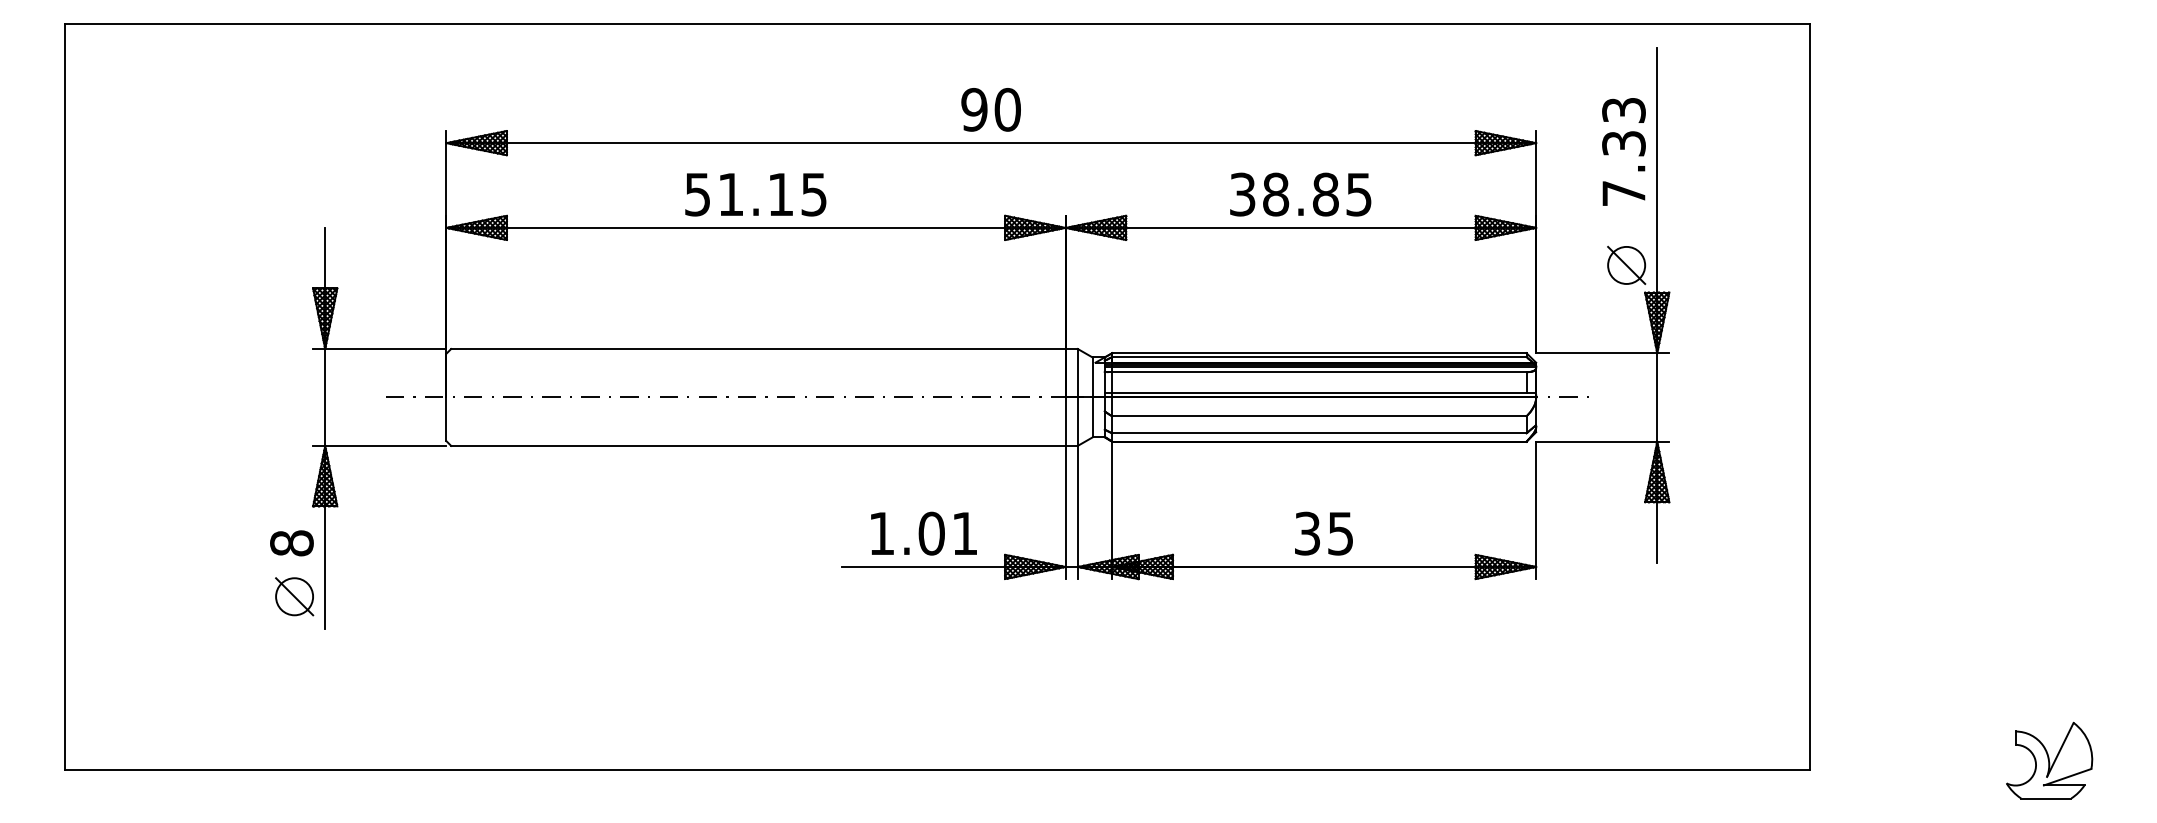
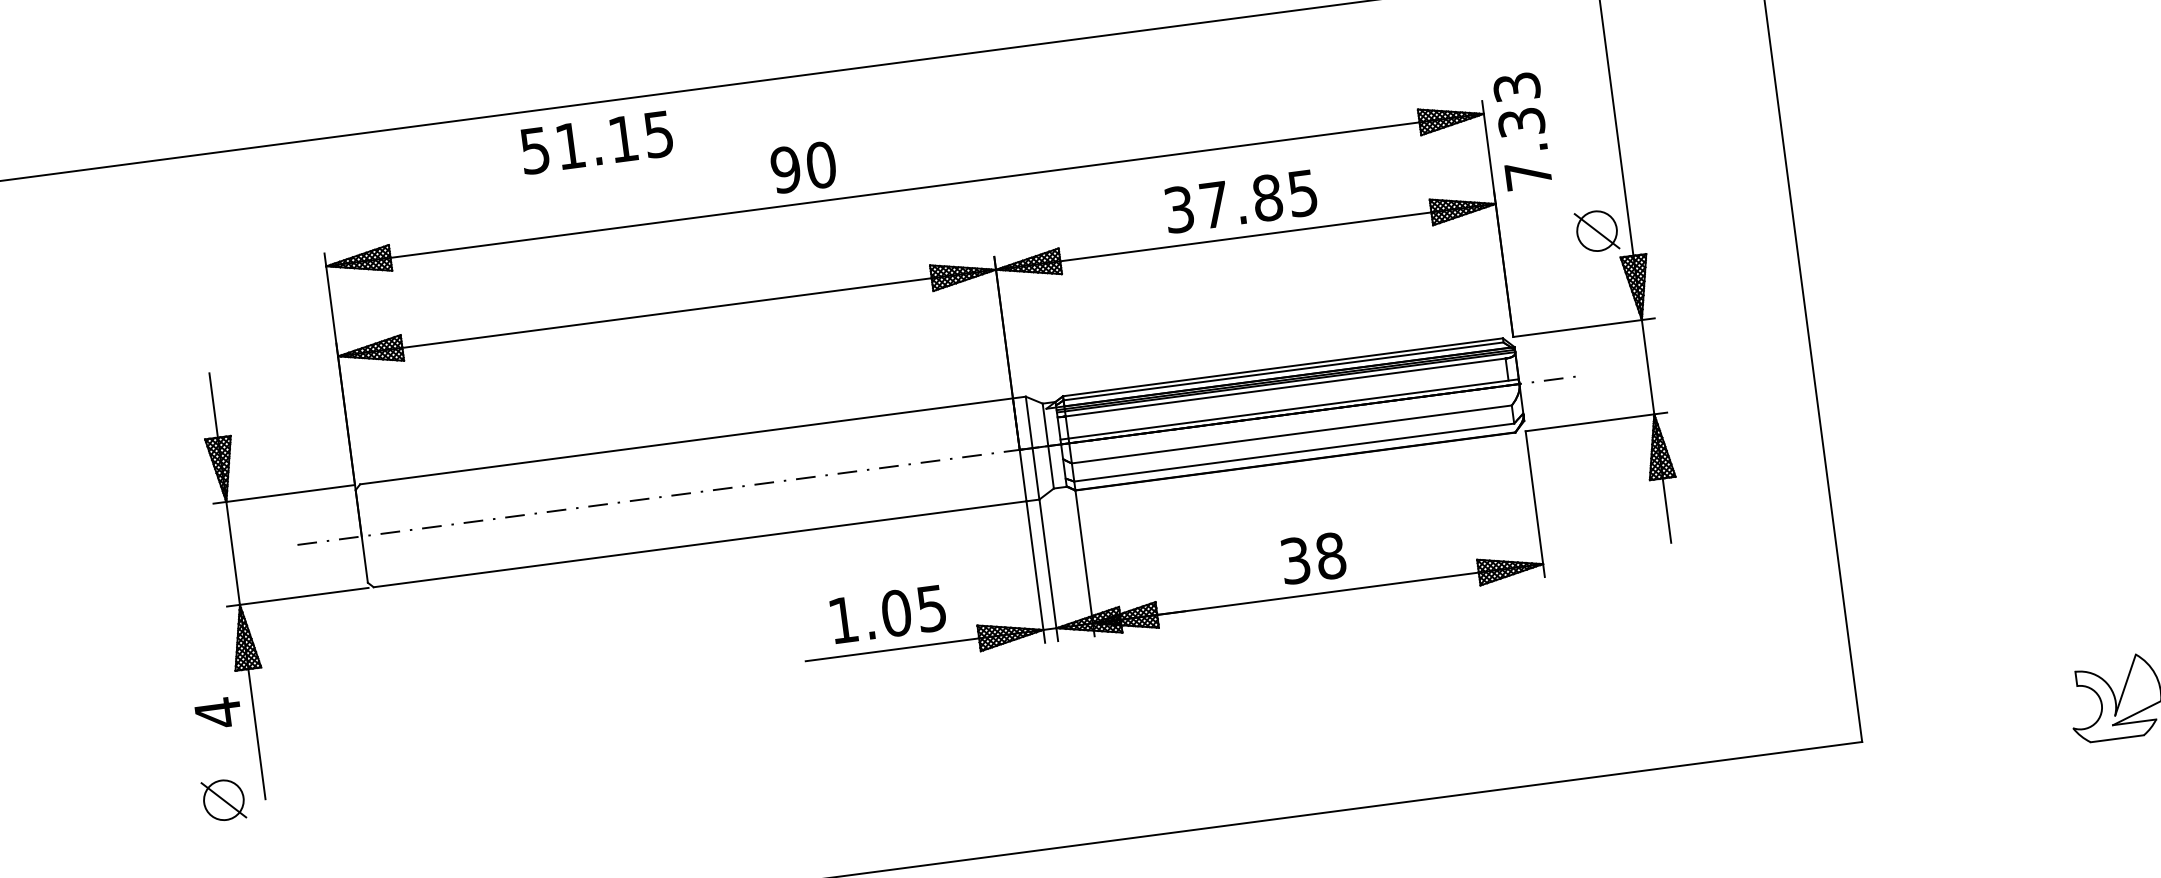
text: (990, 109) -> (802, 167), moved
text: (1623, 151) -> (1522, 130), moved
text: (755, 194) -> (596, 142), moved
text: (1276, 194) -> (1215, 204), 38.85 -> 37.85
text: (964, 533) -> (931, 608), 1.01 -> 1.05
text: (1340, 533) -> (1330, 555), 35 -> 38
text: (291, 543) -> (217, 713), 8 -> 4
part: (294, 596) -> (223, 800), moved

